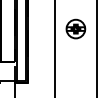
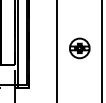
part: (75, 28) -> (79, 47), moved

